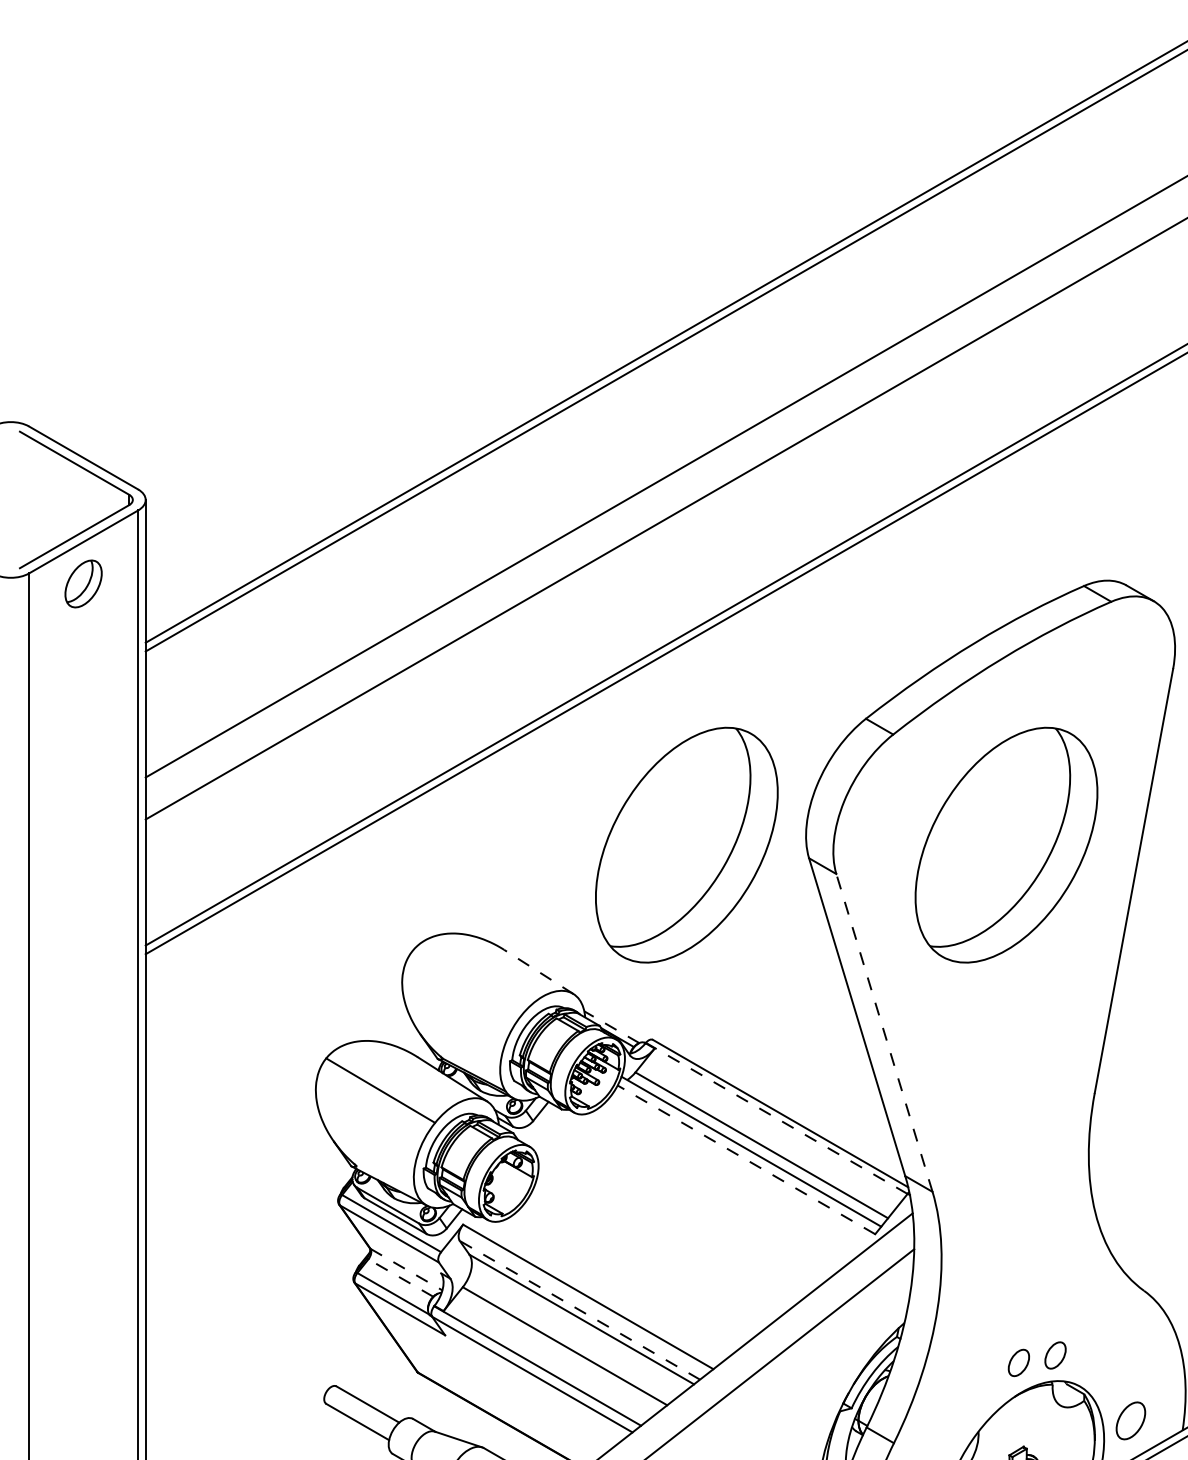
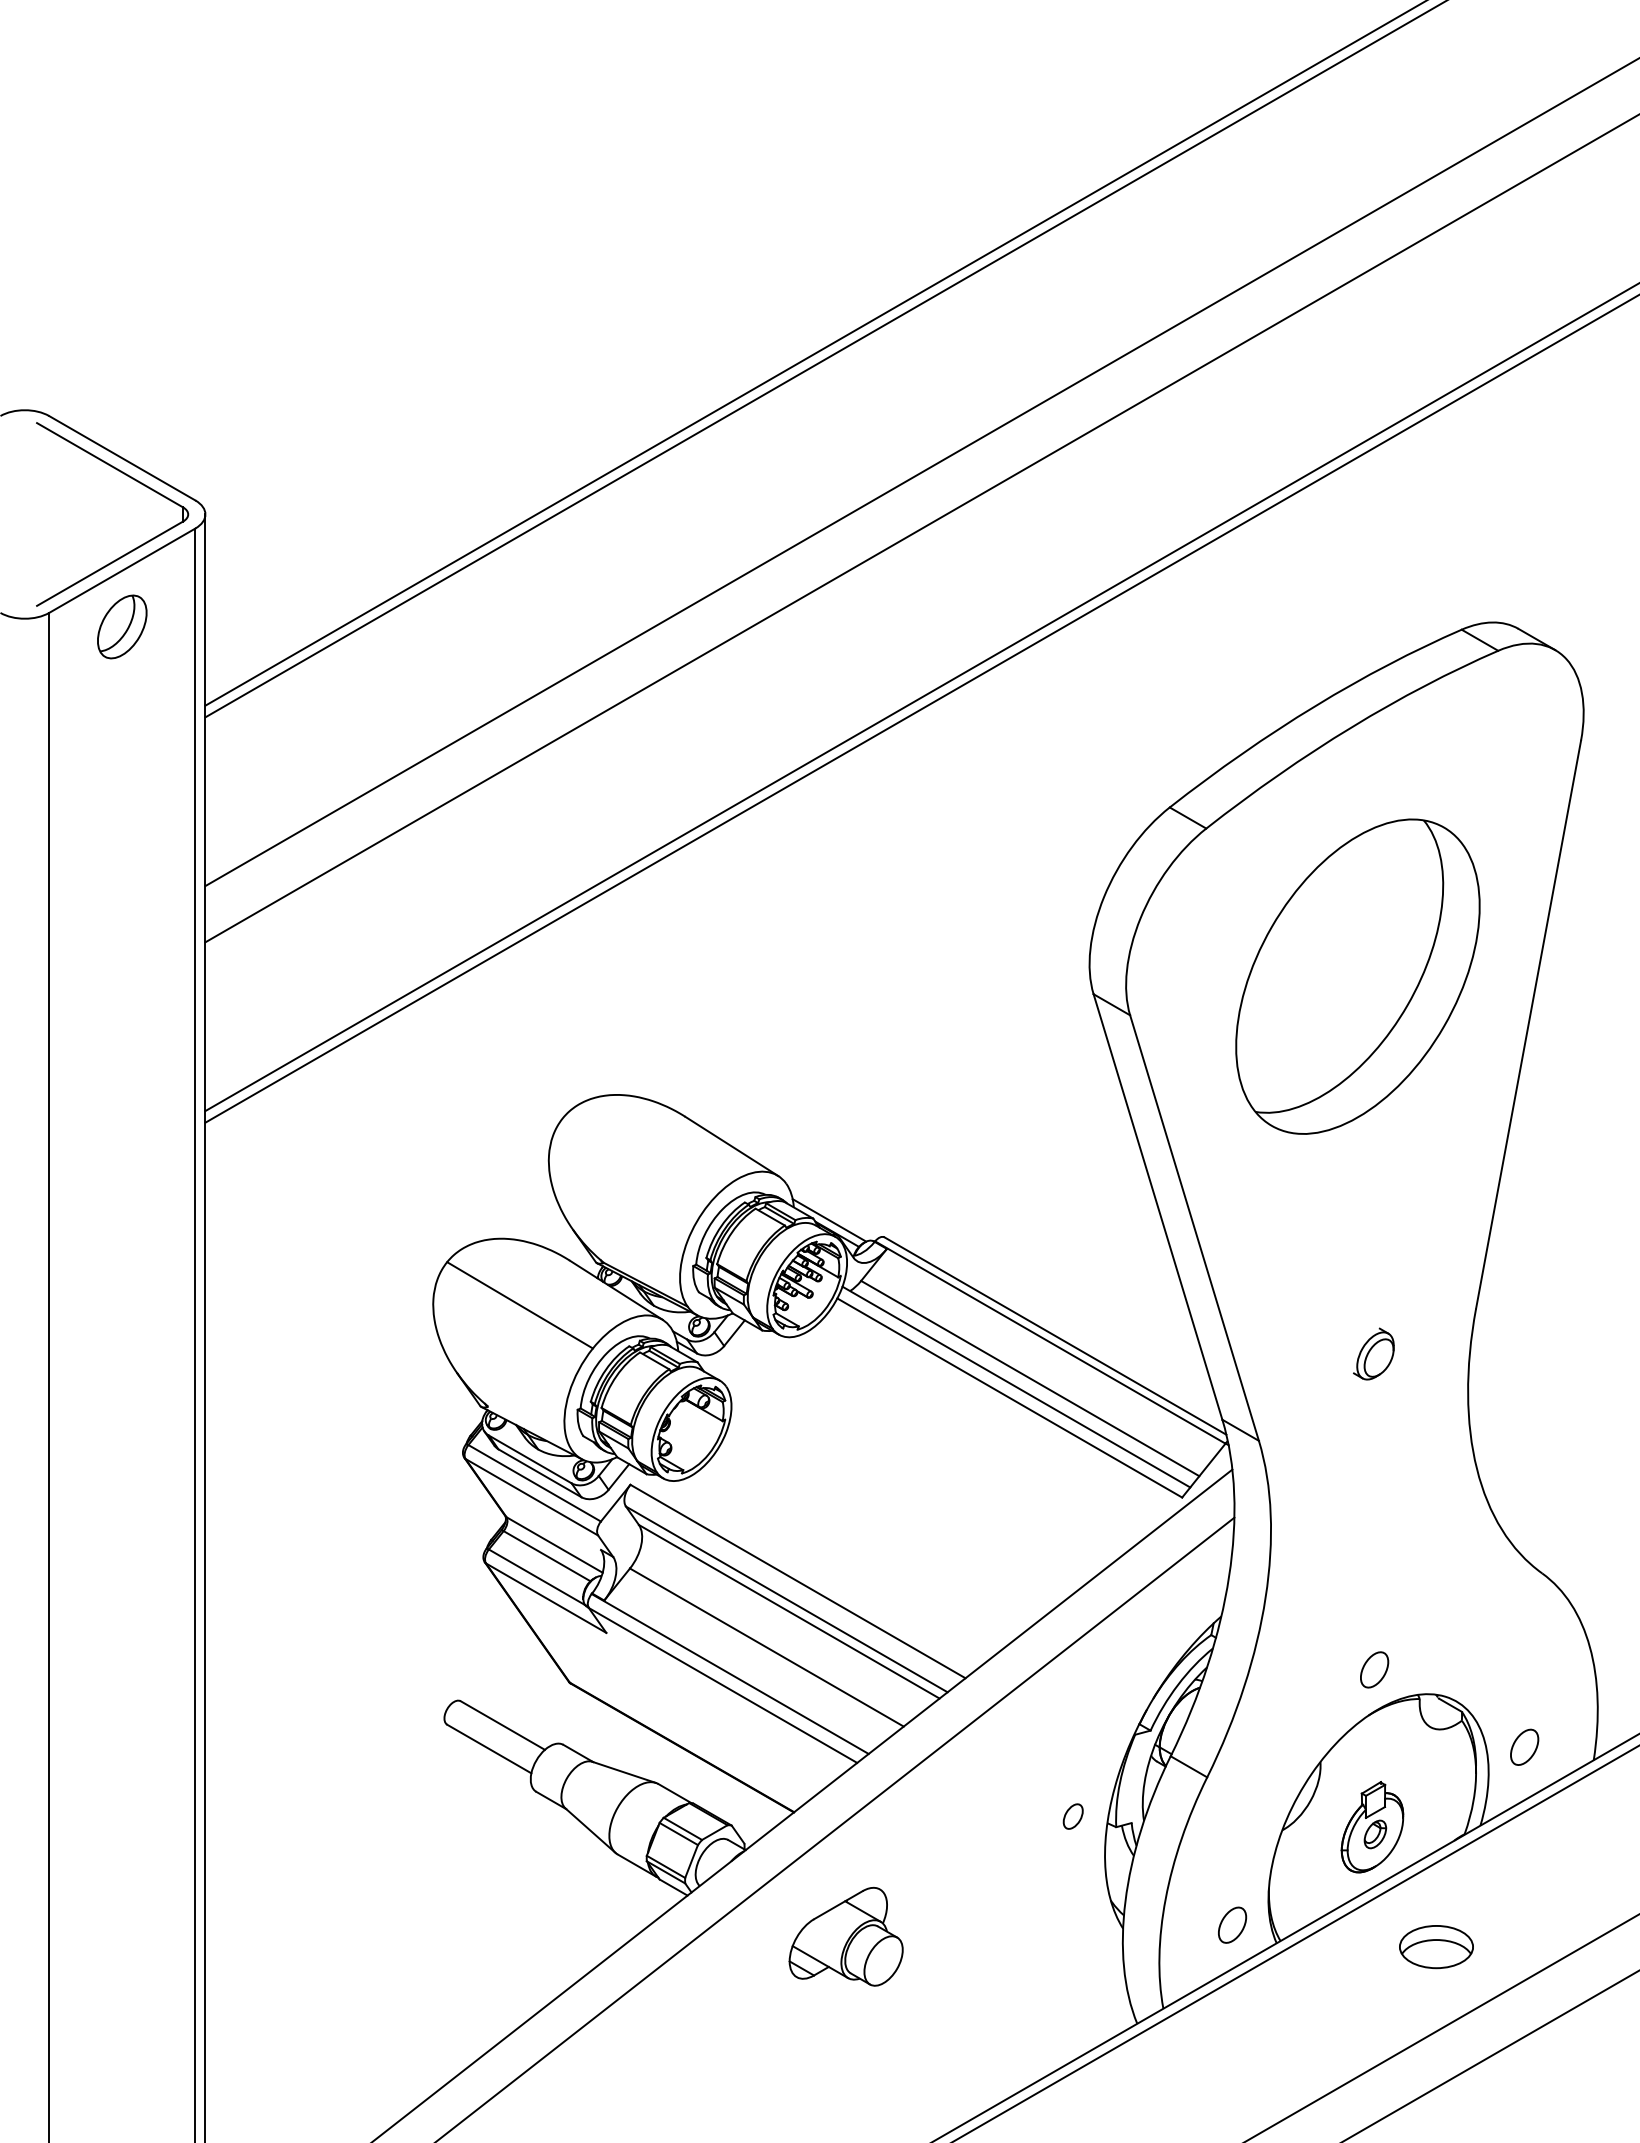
part: (686, 845) -> (929, 976), removed
line: (538, 972) -> (731, 1146), dashed -> solid
line: (611, 1027) -> (829, 1220), dashed -> solid
line: (884, 1032) -> (1194, 1227), dashed -> solid
line: (776, 1118) -> (1049, 1342), dashed -> solid
part: (1018, 1126) -> (1373, 1353), added
line: (746, 1159) -> (1009, 1397), dashed -> solid
line: (406, 1269) -> (554, 1544), dashed -> solid
line: (400, 1277) -> (546, 1555), dashed -> solid
line: (579, 1310) -> (786, 1599), dashed -> solid
part: (1055, 1355) -> (1423, 1659), removed
part: (1130, 1420) -> (1524, 1746), size x0.71

